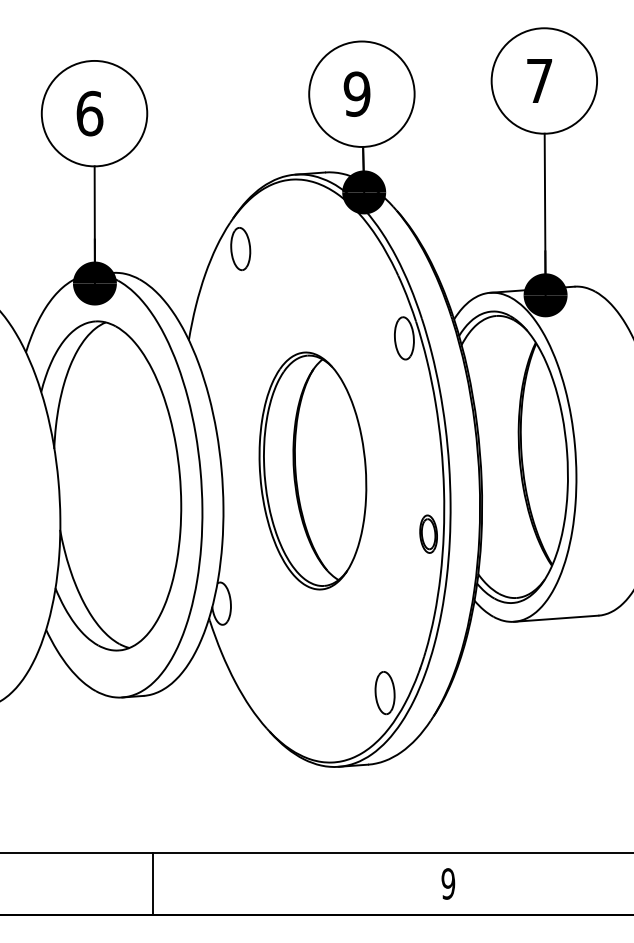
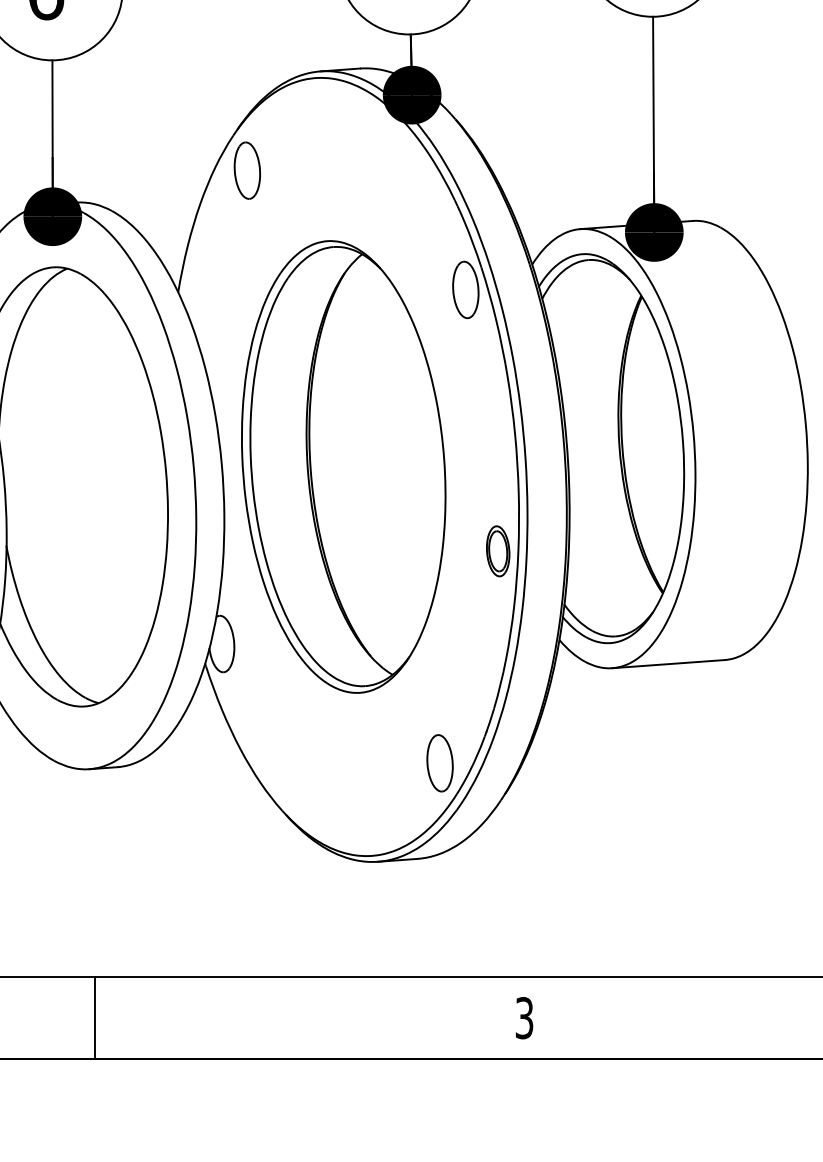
part: (312, 470) -> (343, 466), size x1.43
line: (152, 883) -> (94, 1017), moved
text: (448, 883) -> (524, 1017), 9 -> 3

